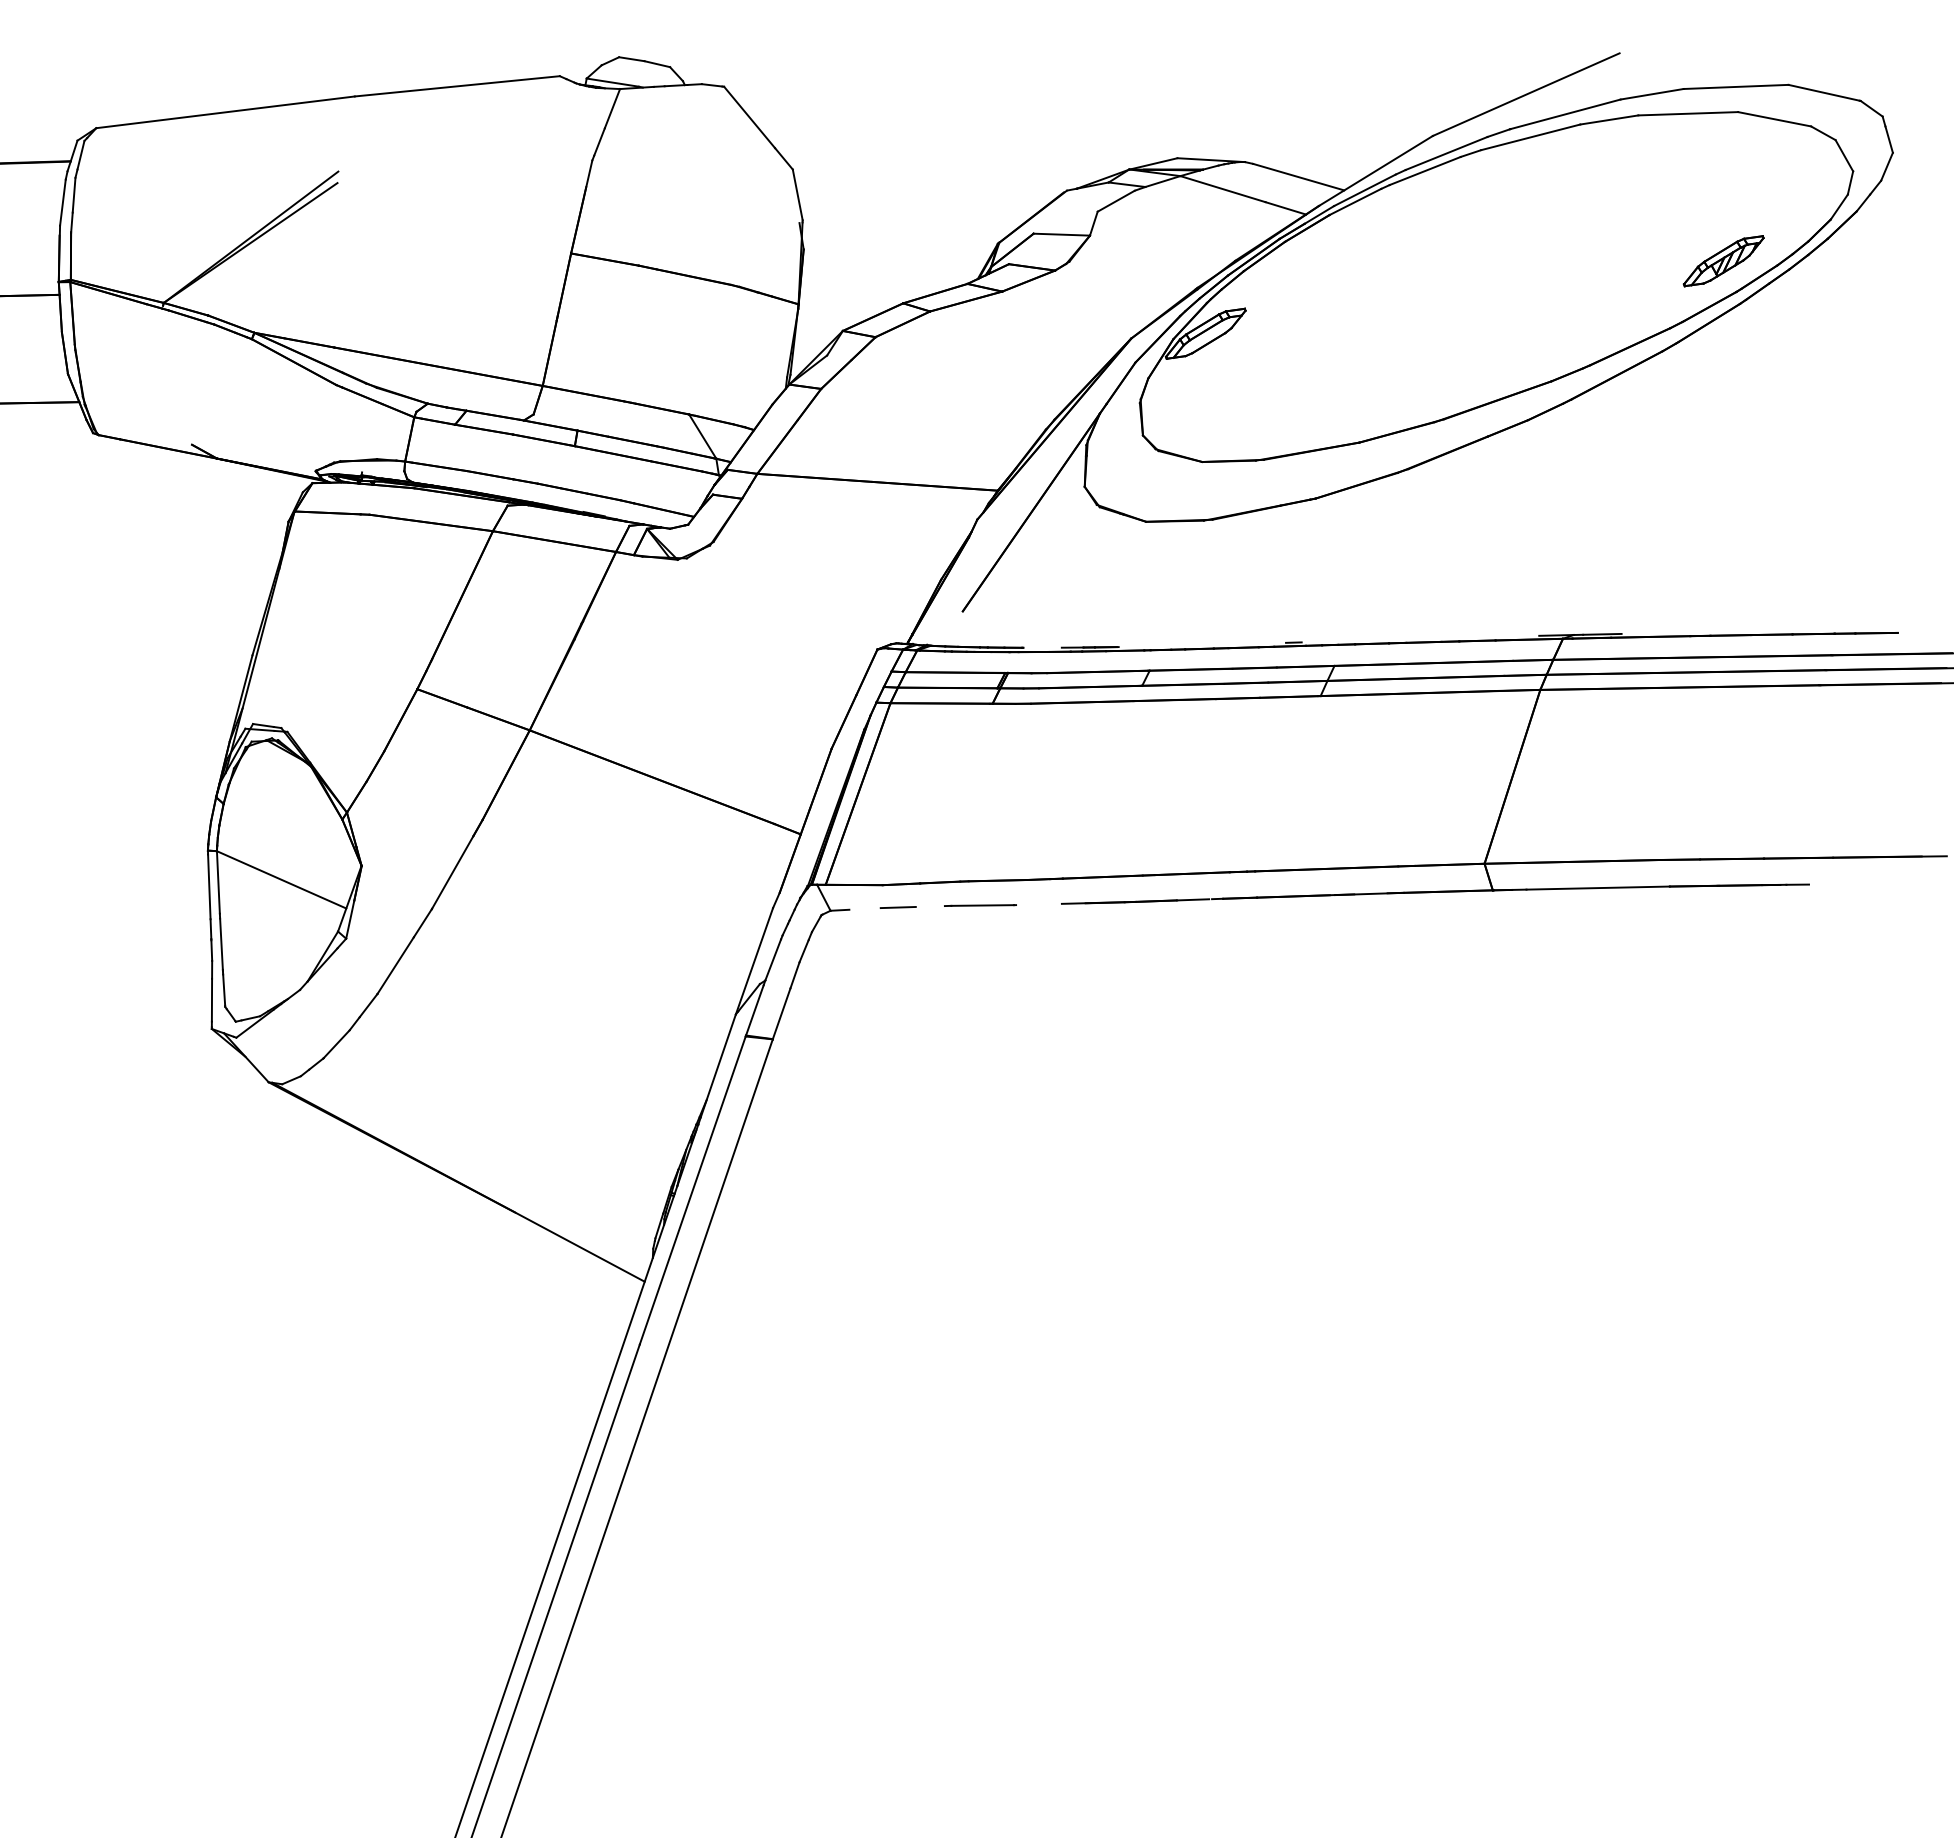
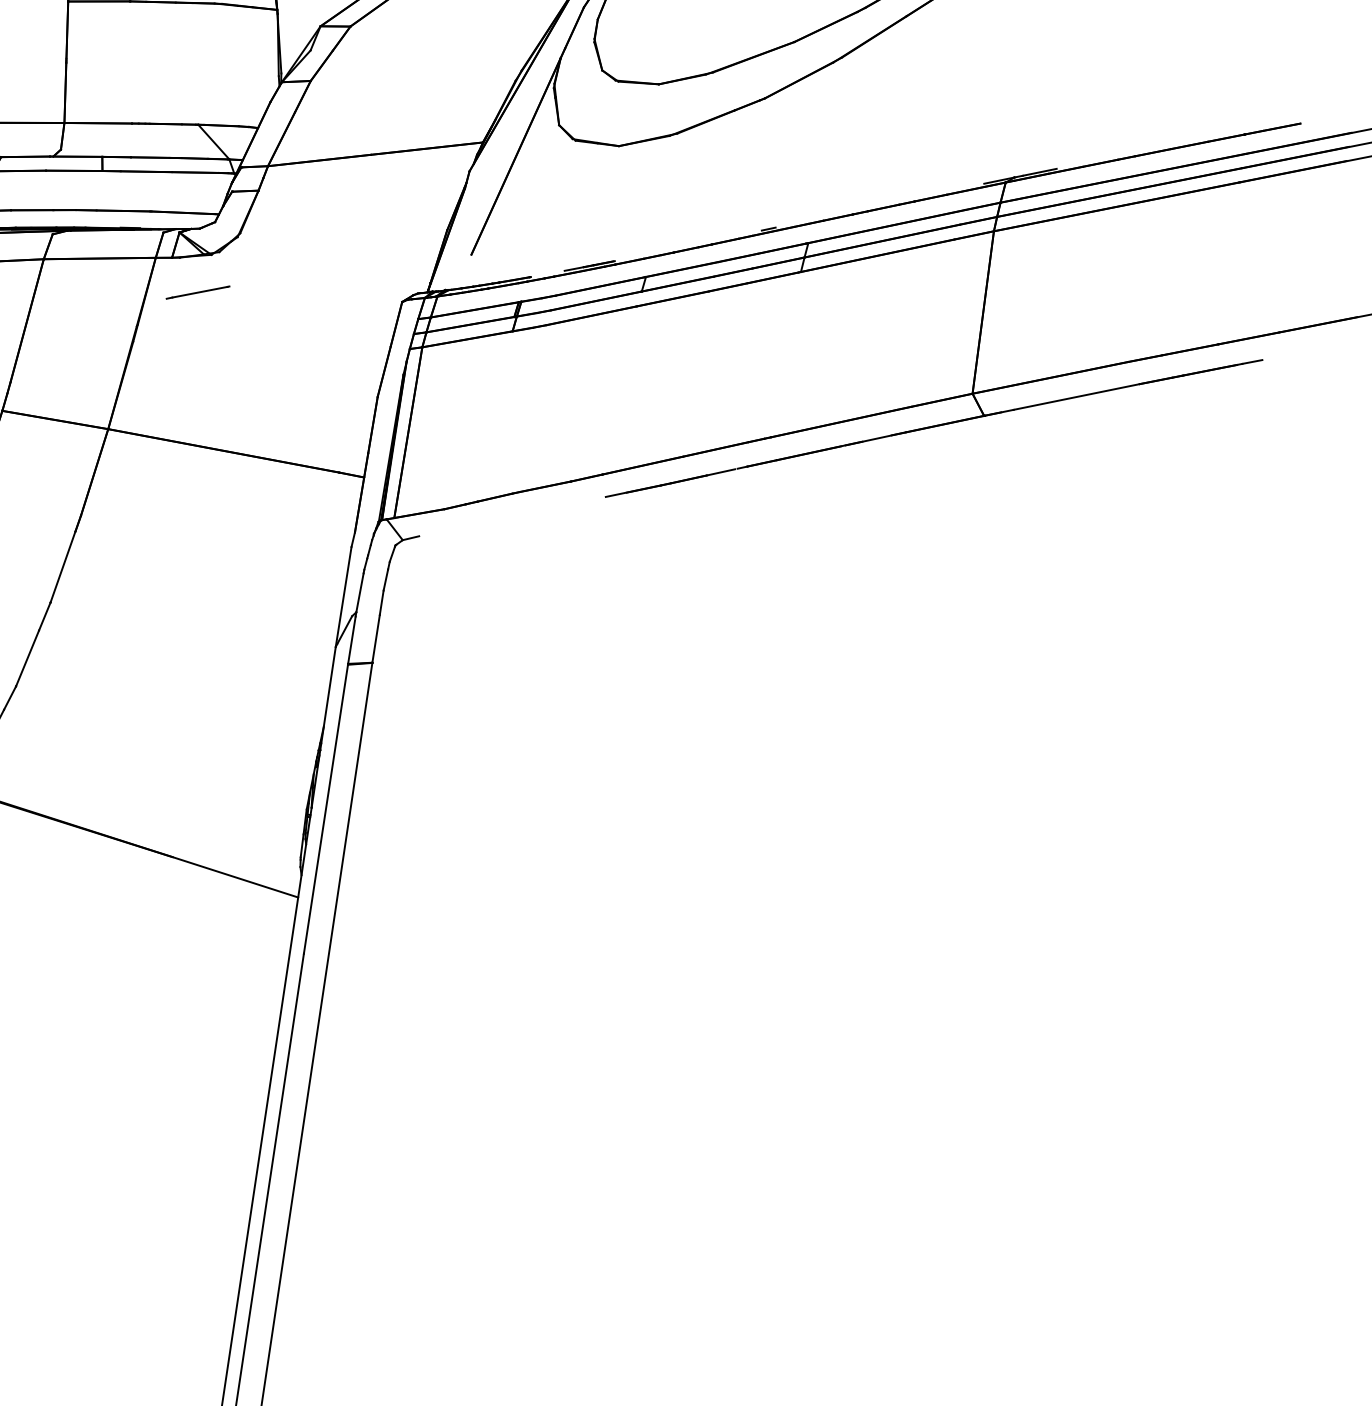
line: (980, 905) -> (198, 292), moved
line: (897, 907) -> (461, 526), removed

